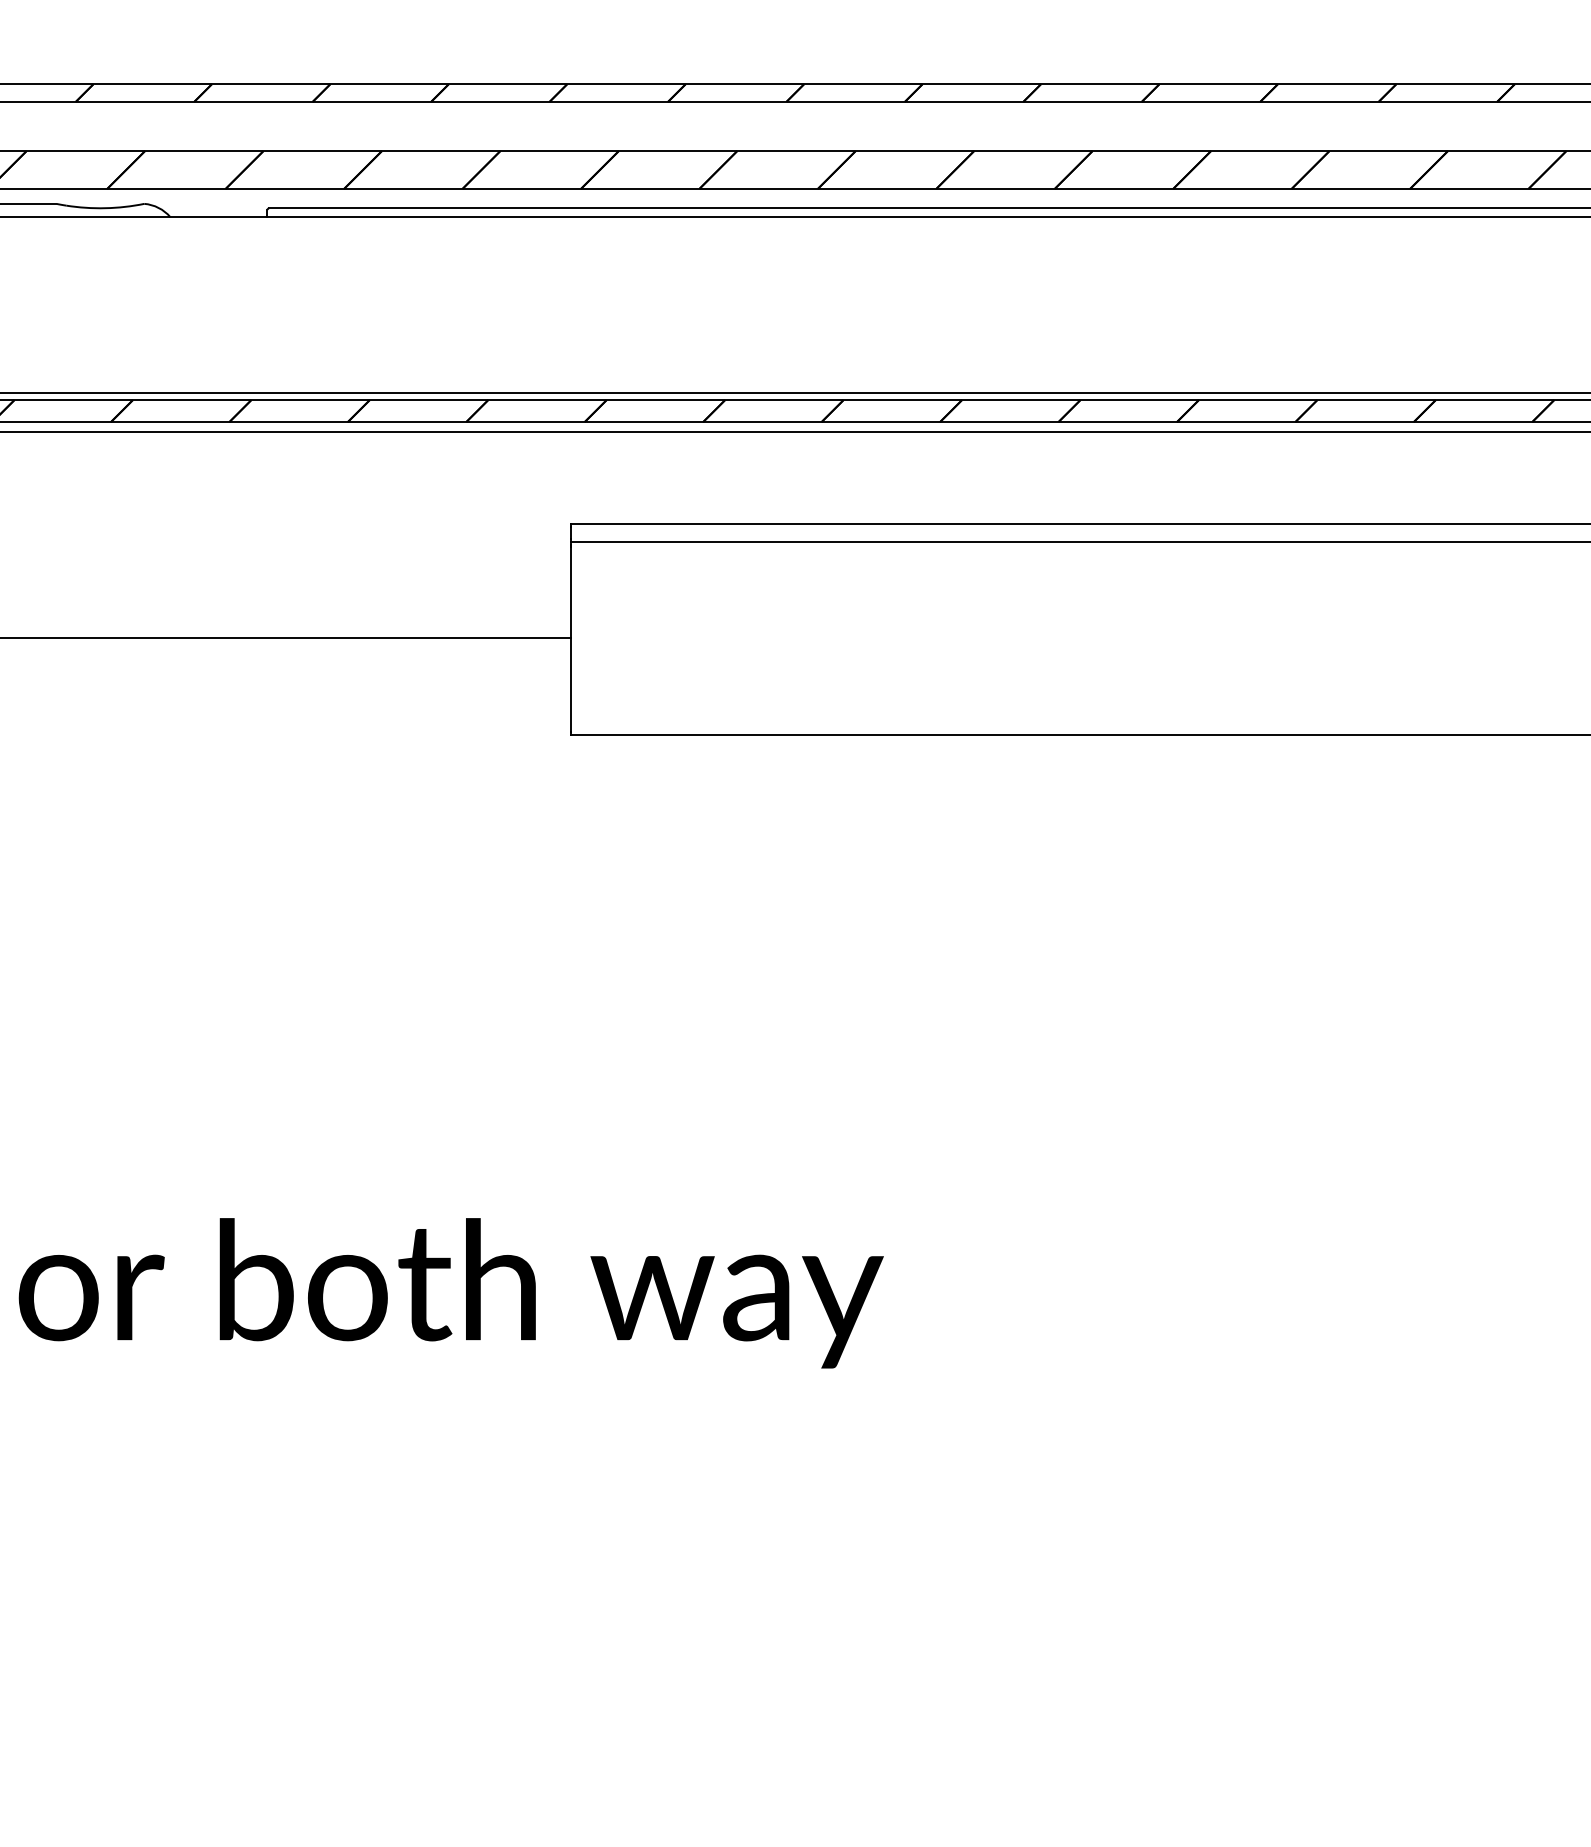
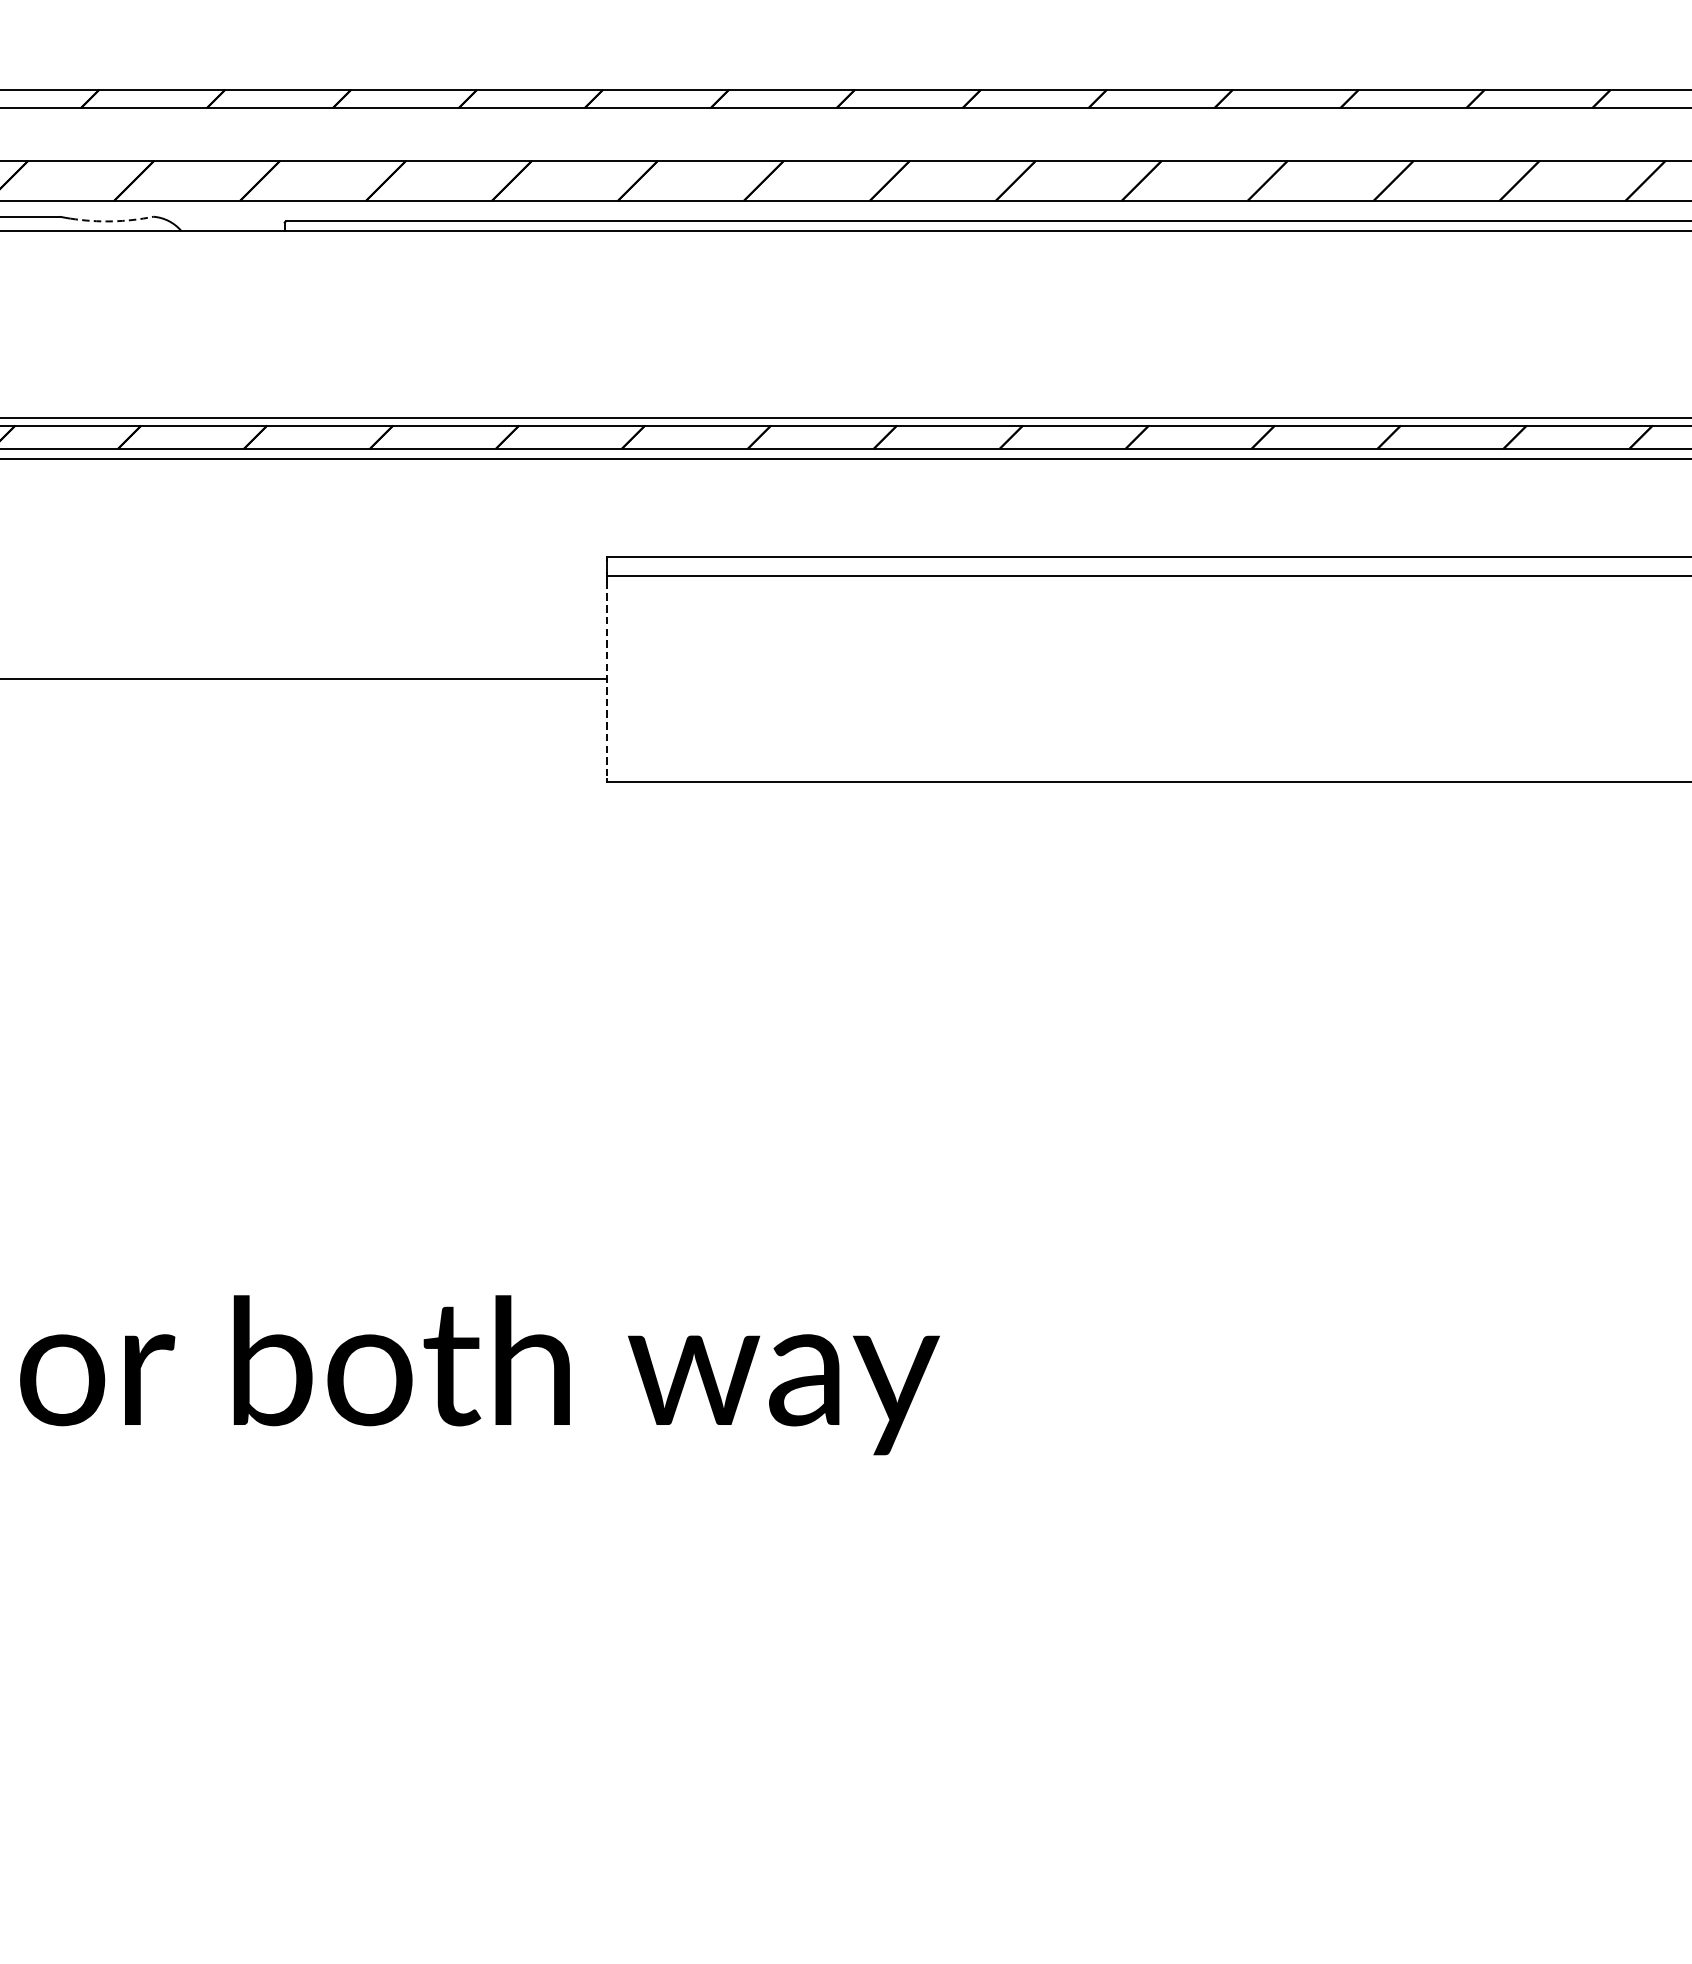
arc: (105, 208) -> (112, 221), solid -> dashed
line: (570, 639) -> (606, 679), solid -> dashed

